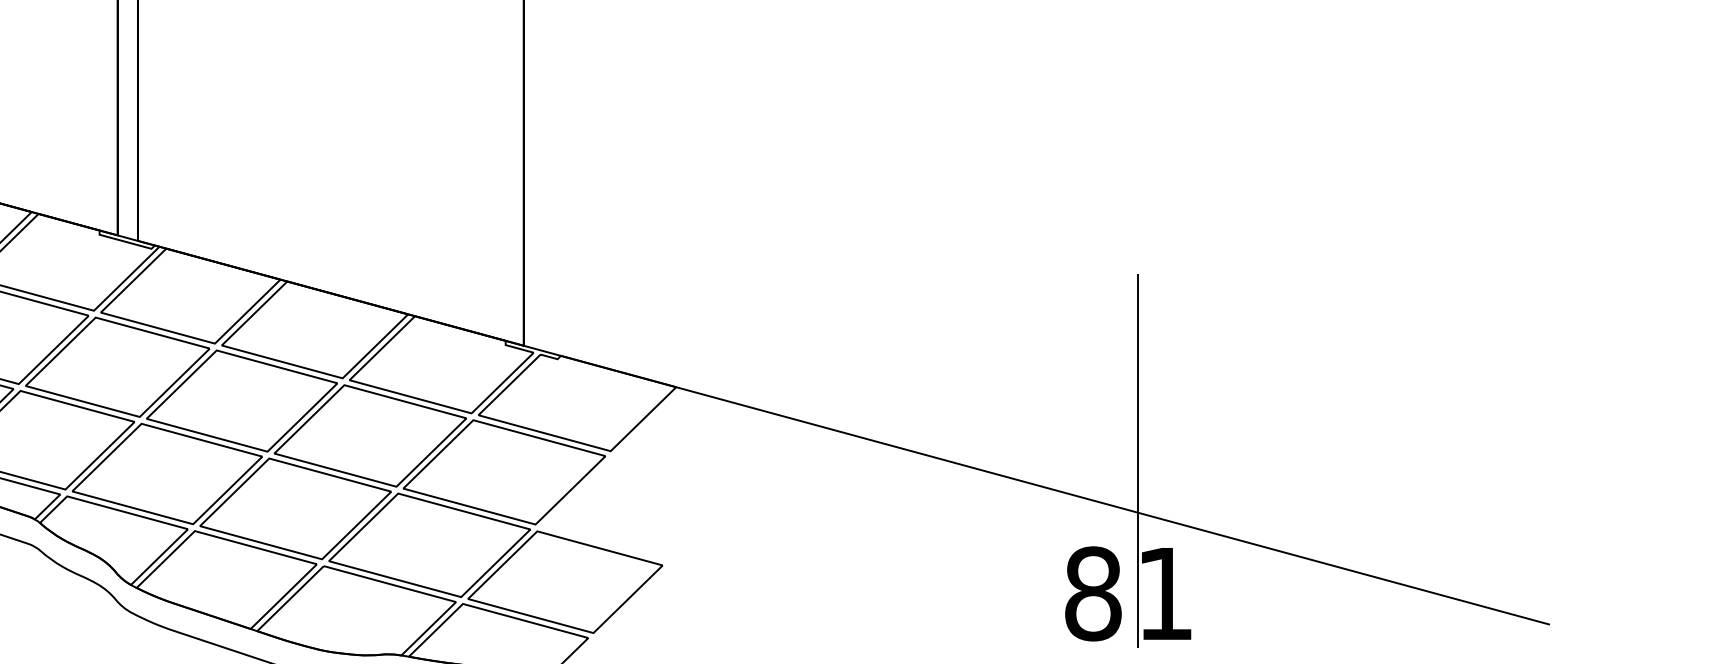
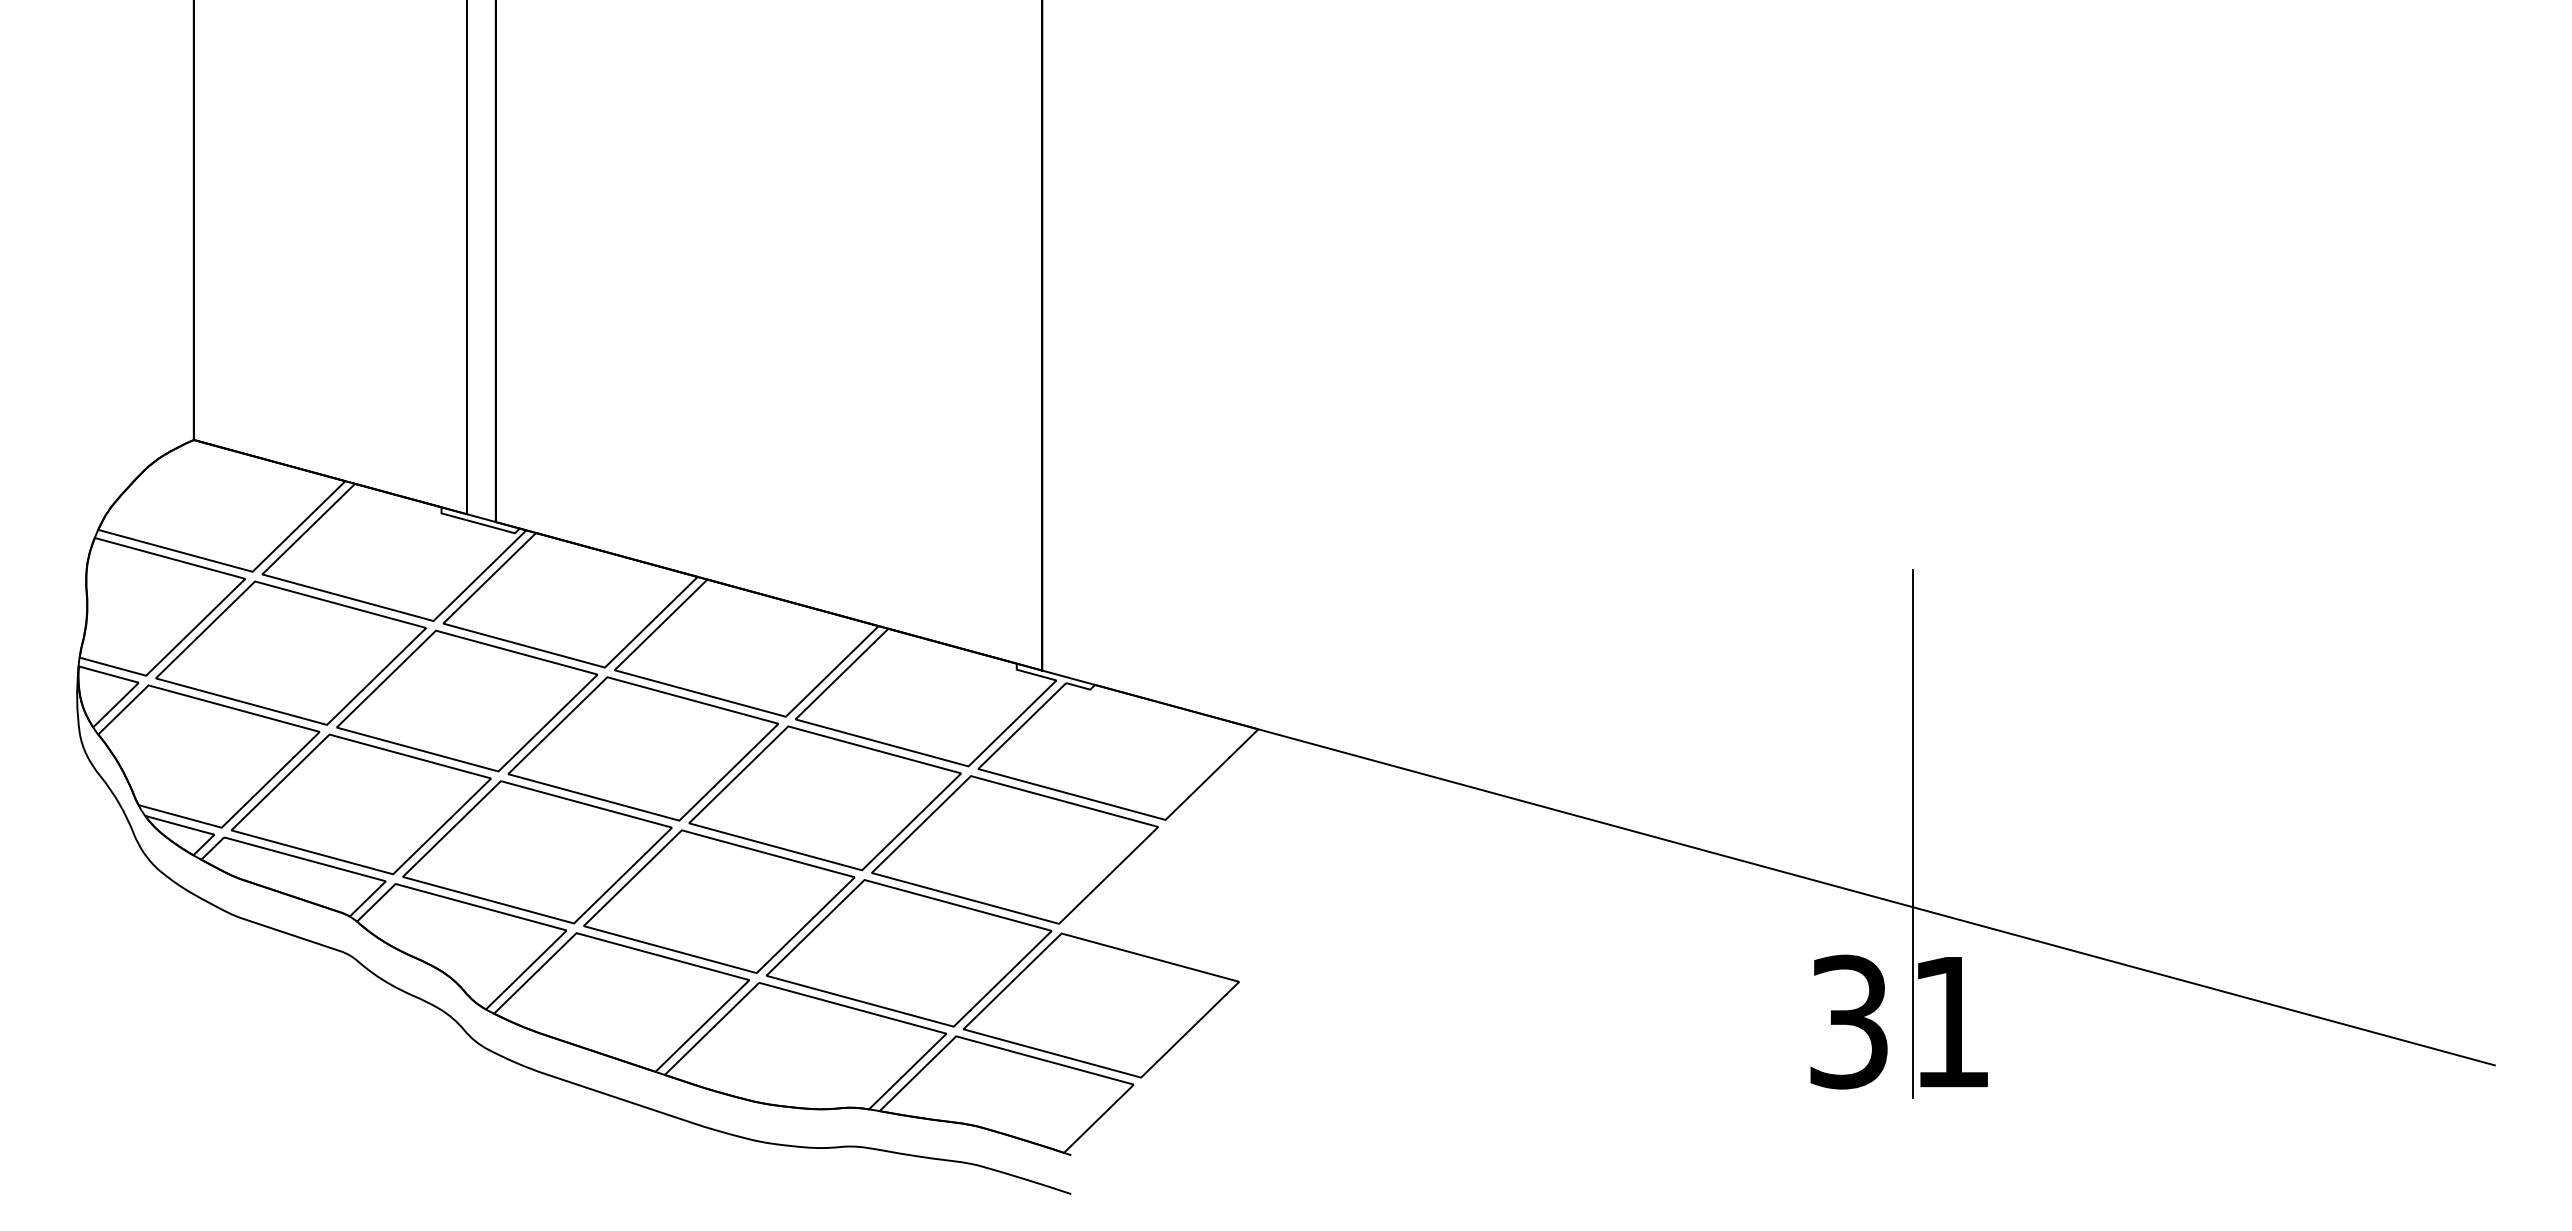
text: (1093, 593) -> (1849, 1021), 81 -> 31

